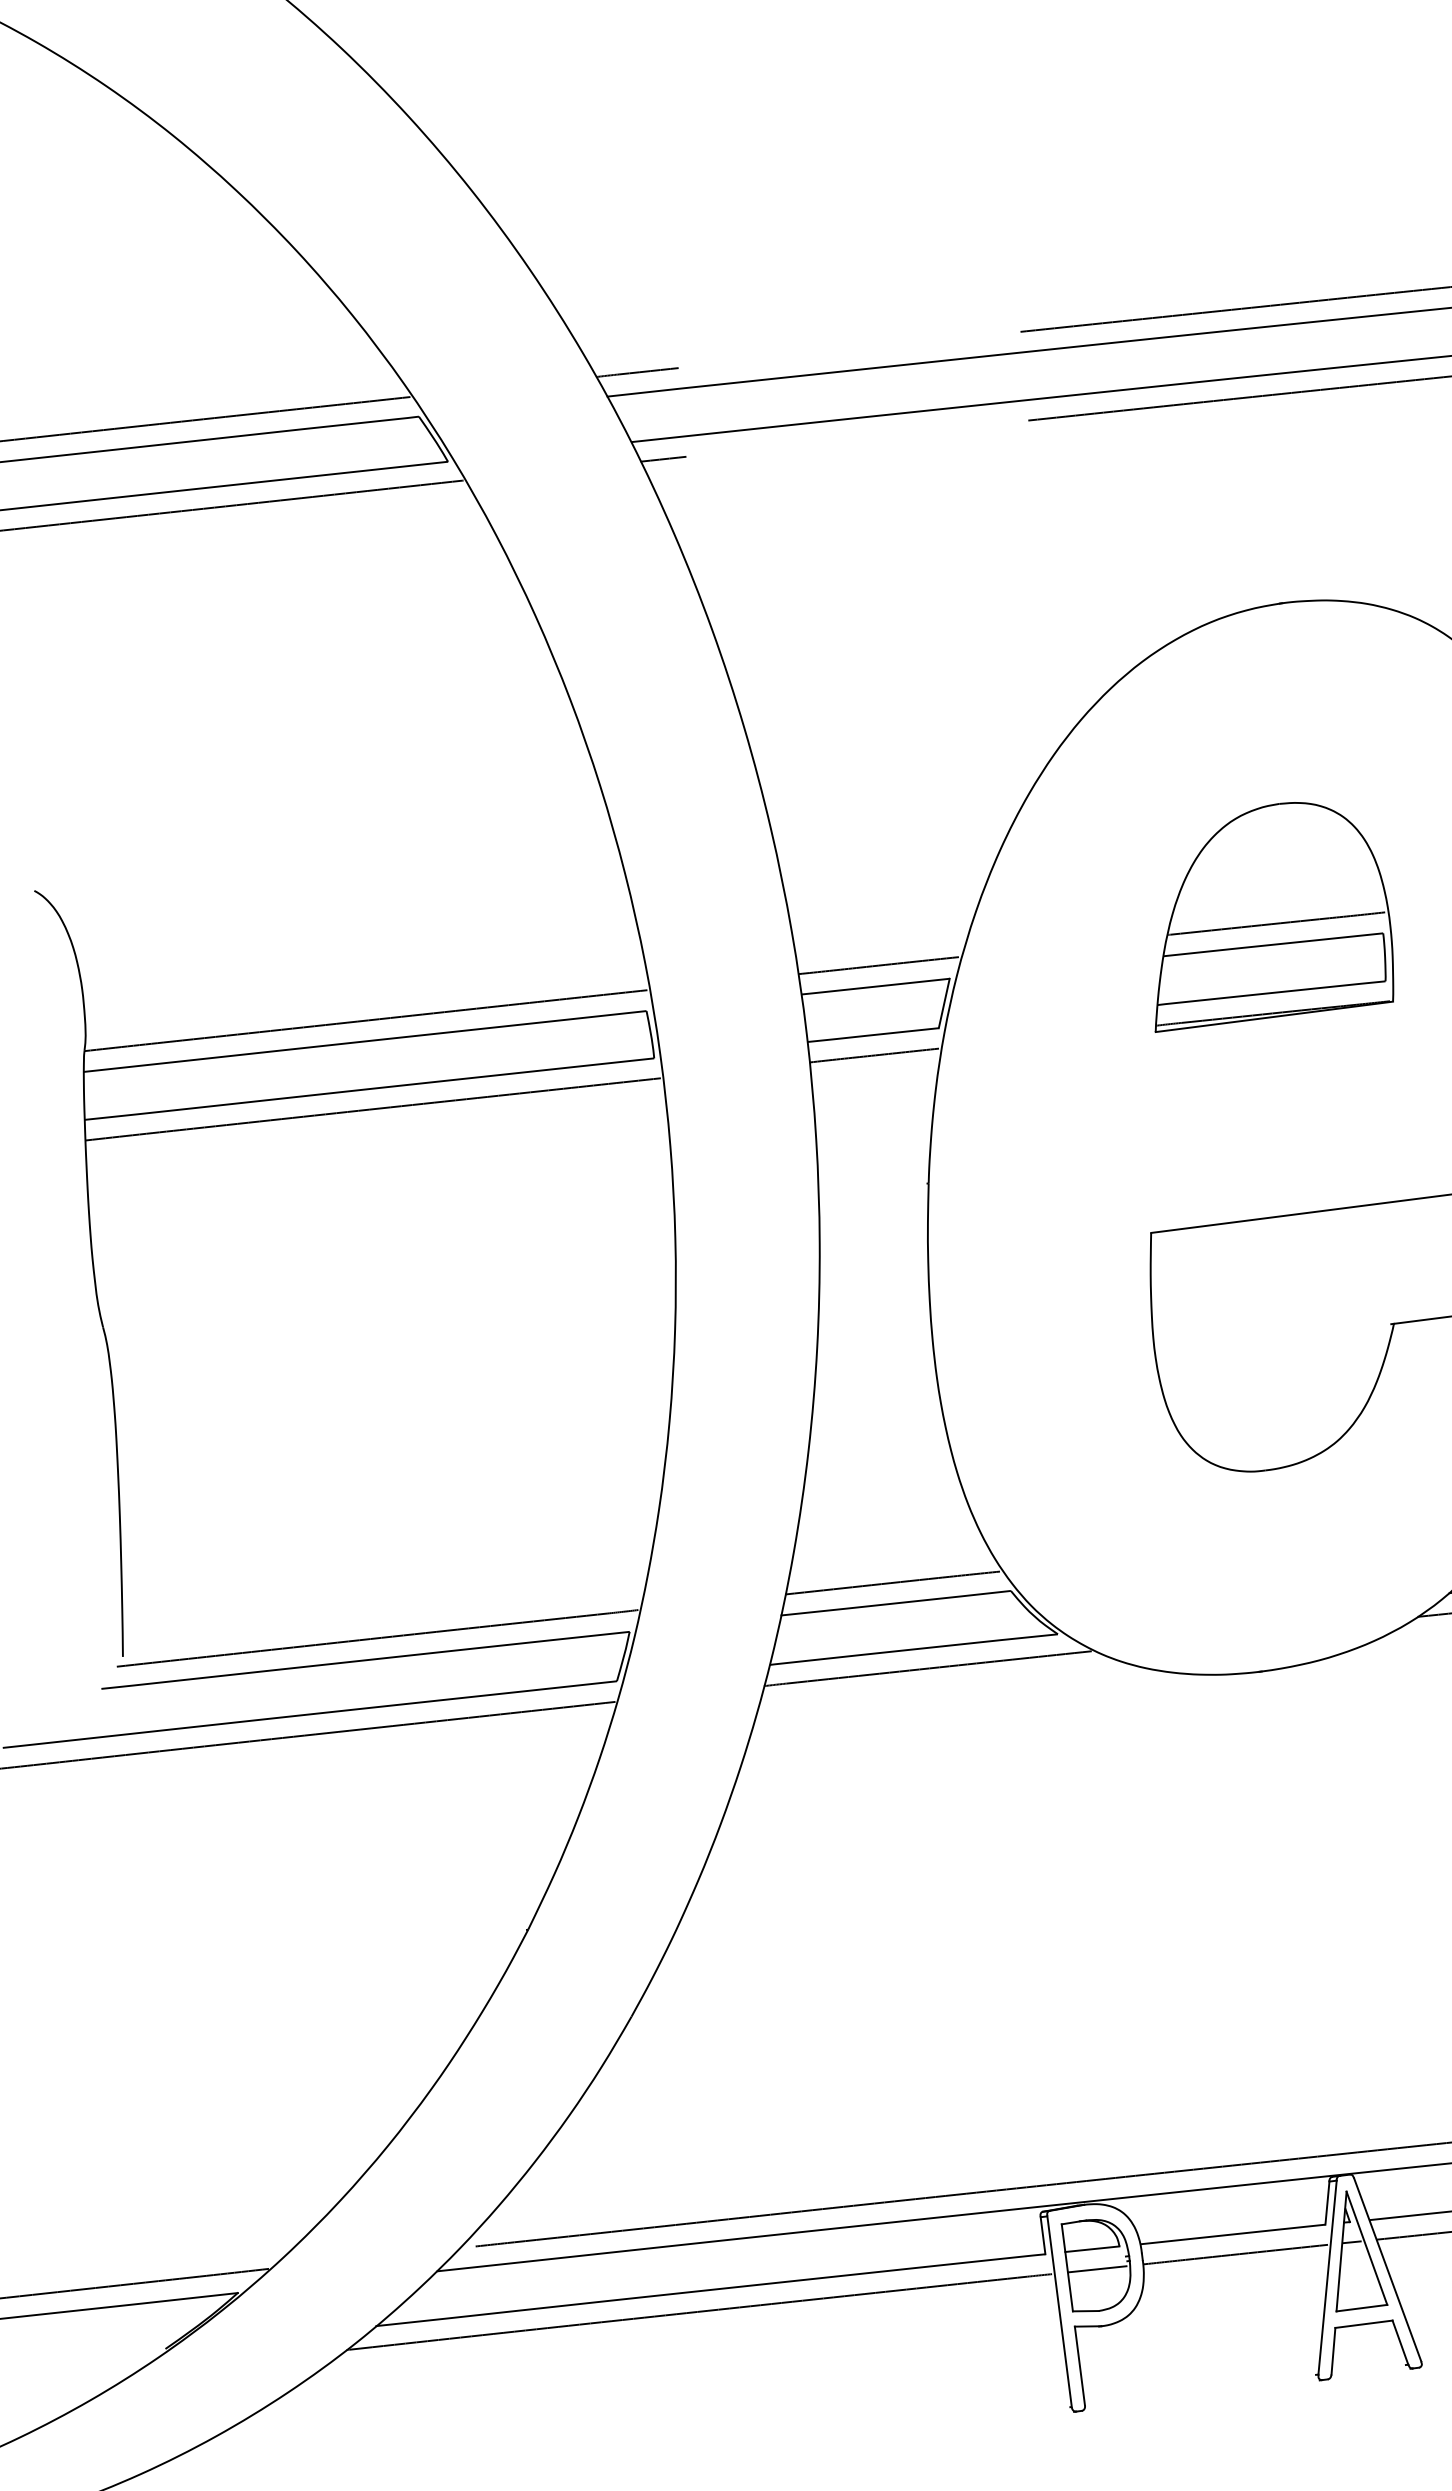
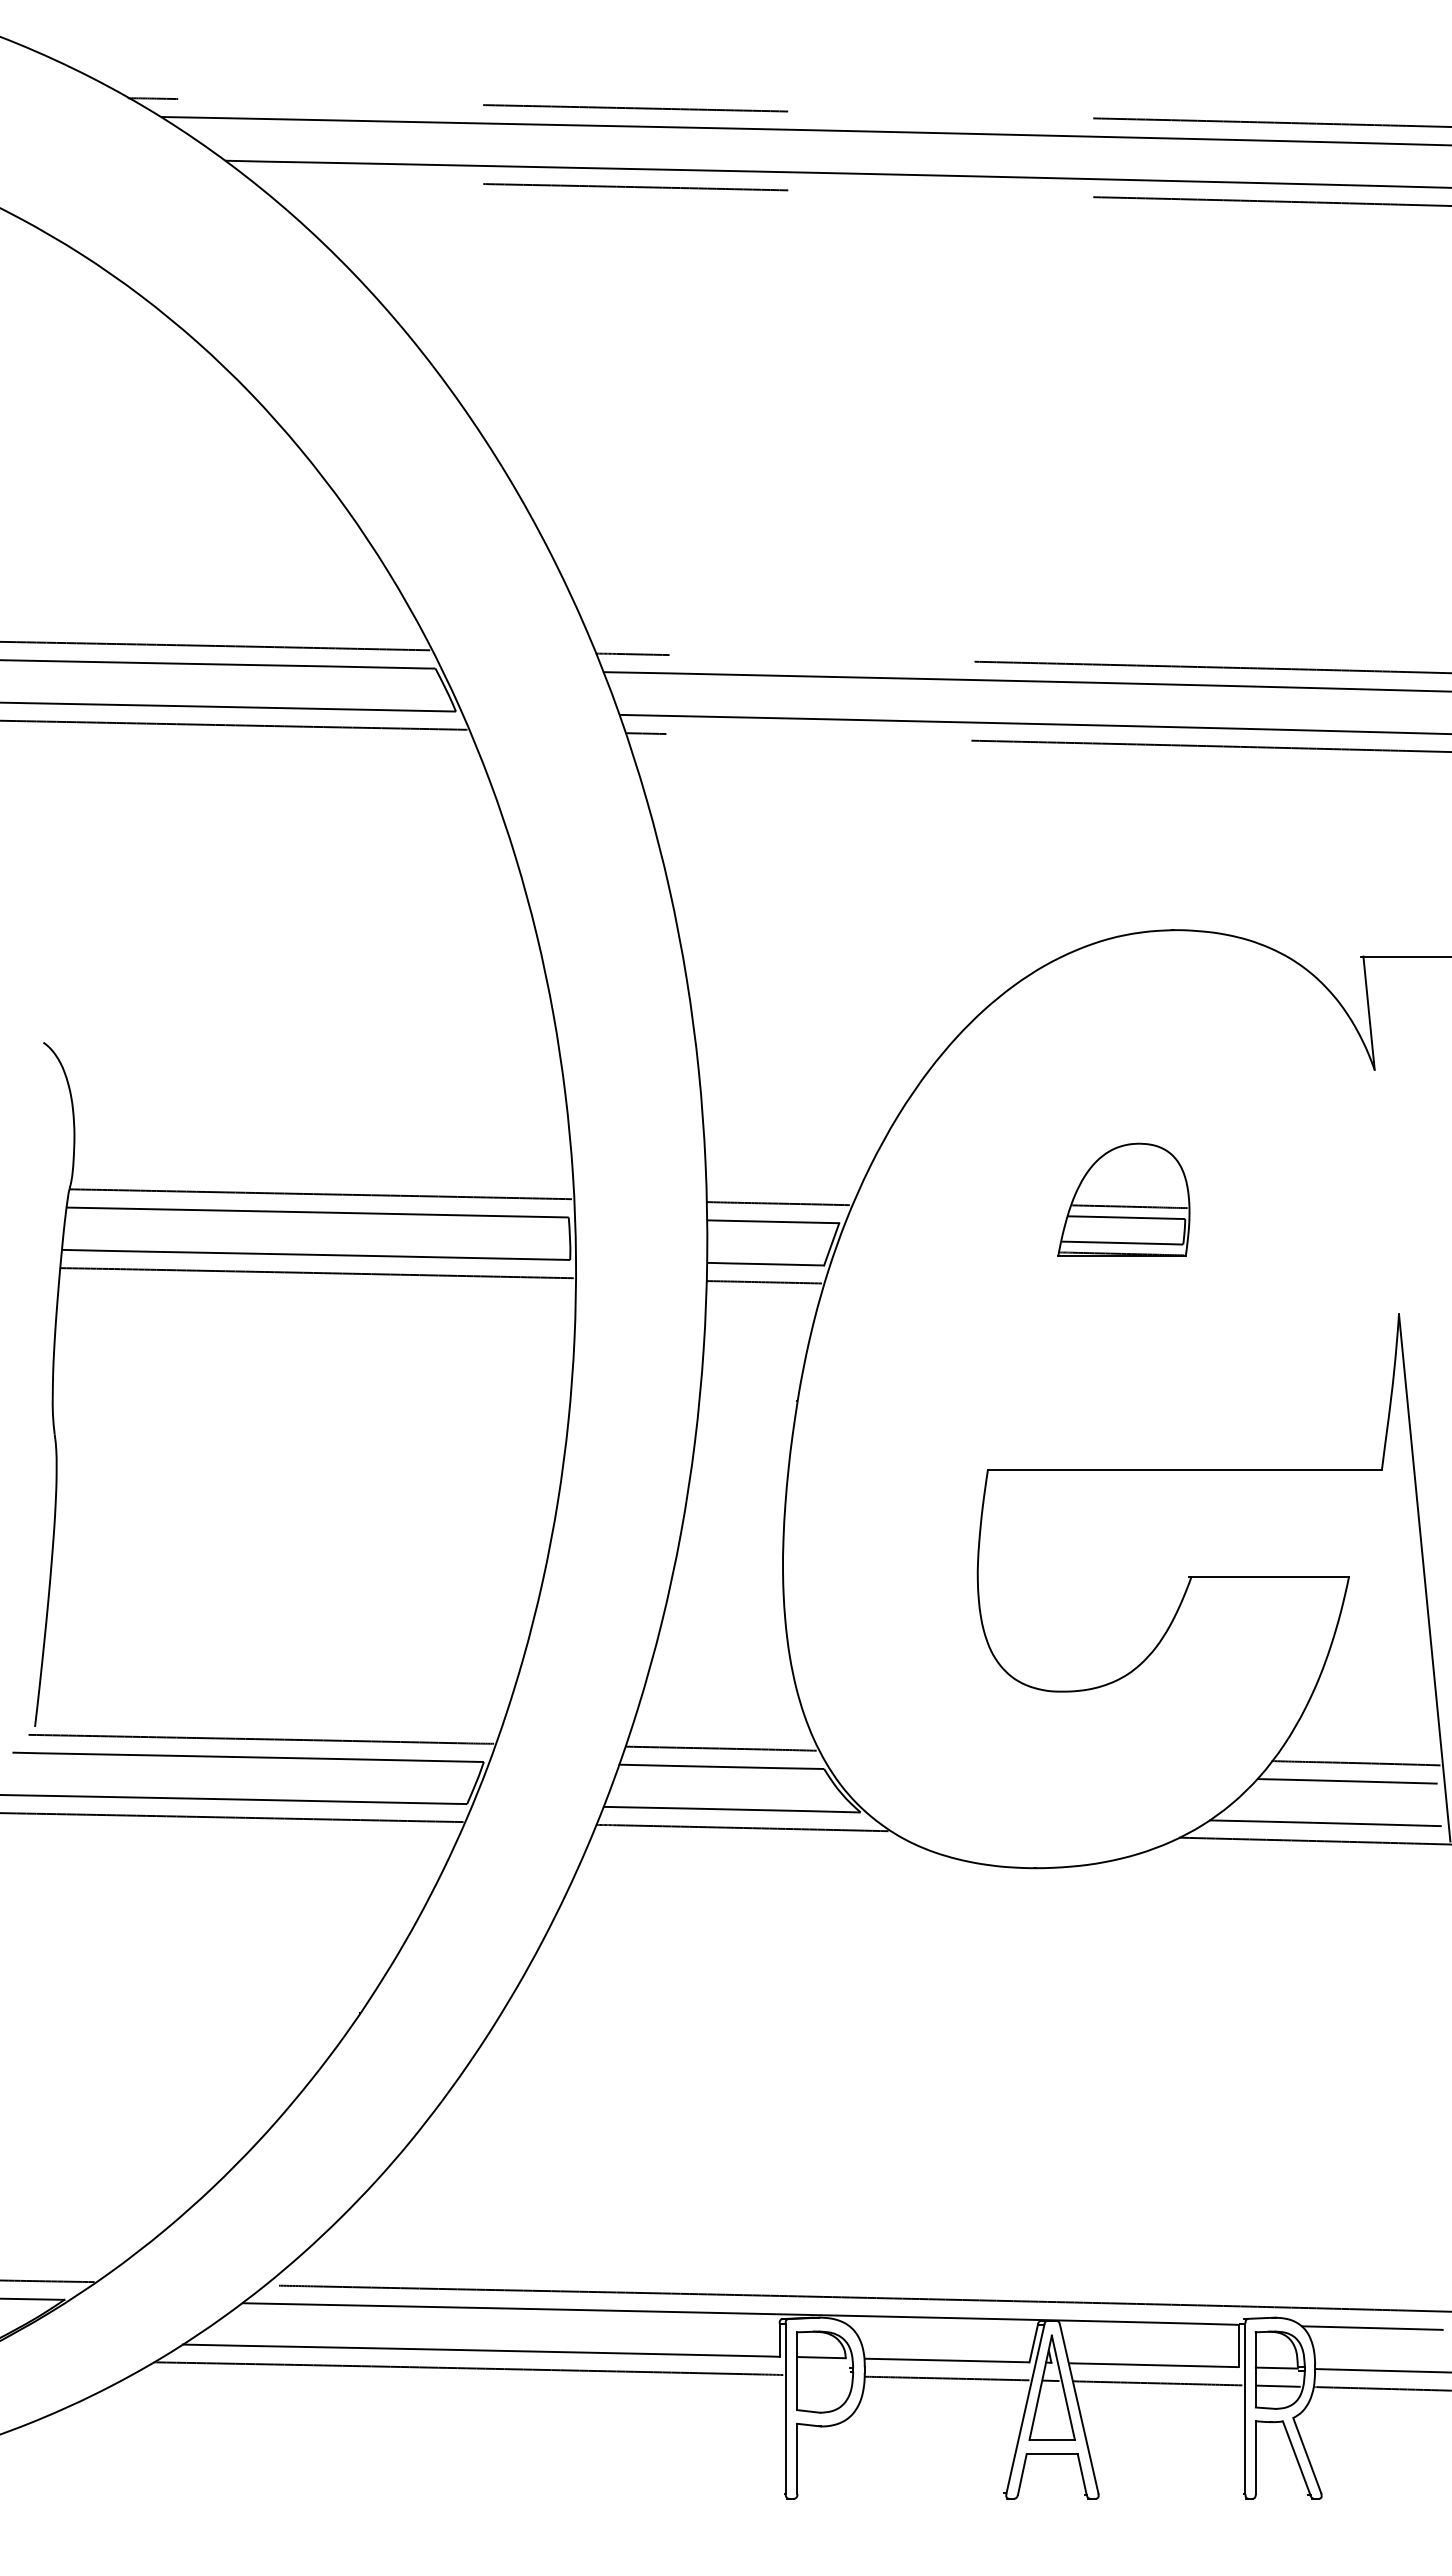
part: (1263, 911) -> (1123, 1199), size x0.6
line: (1097, 2268) -> (823, 2375), removed

